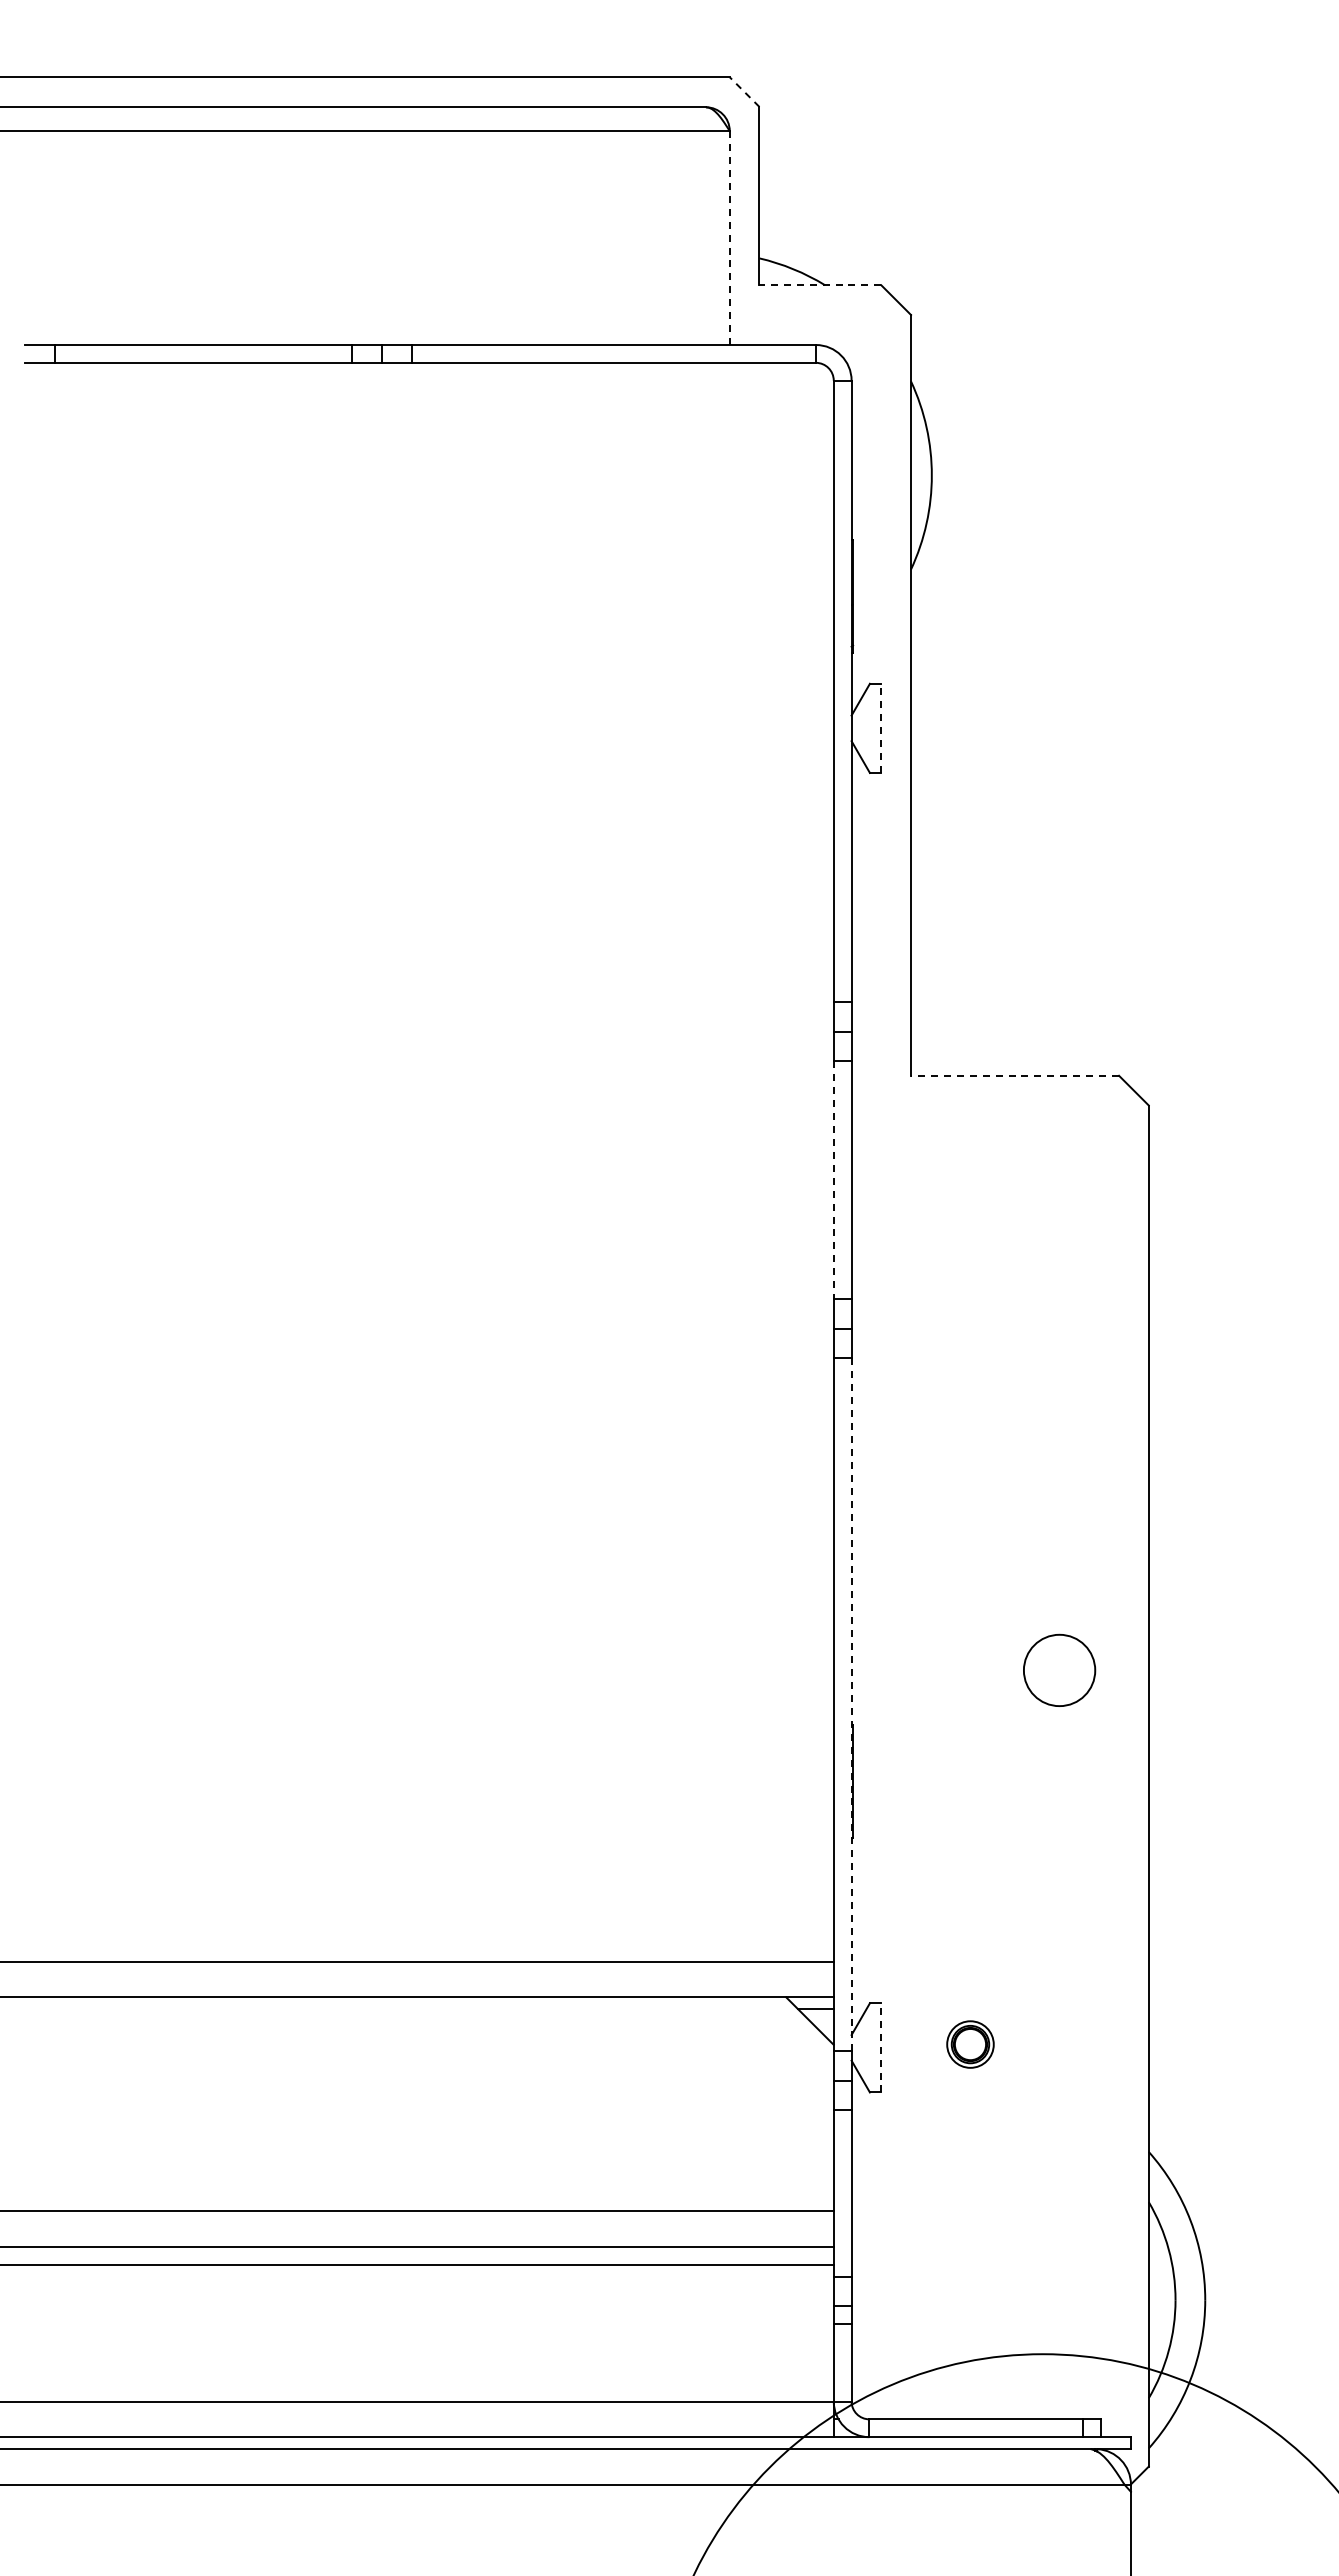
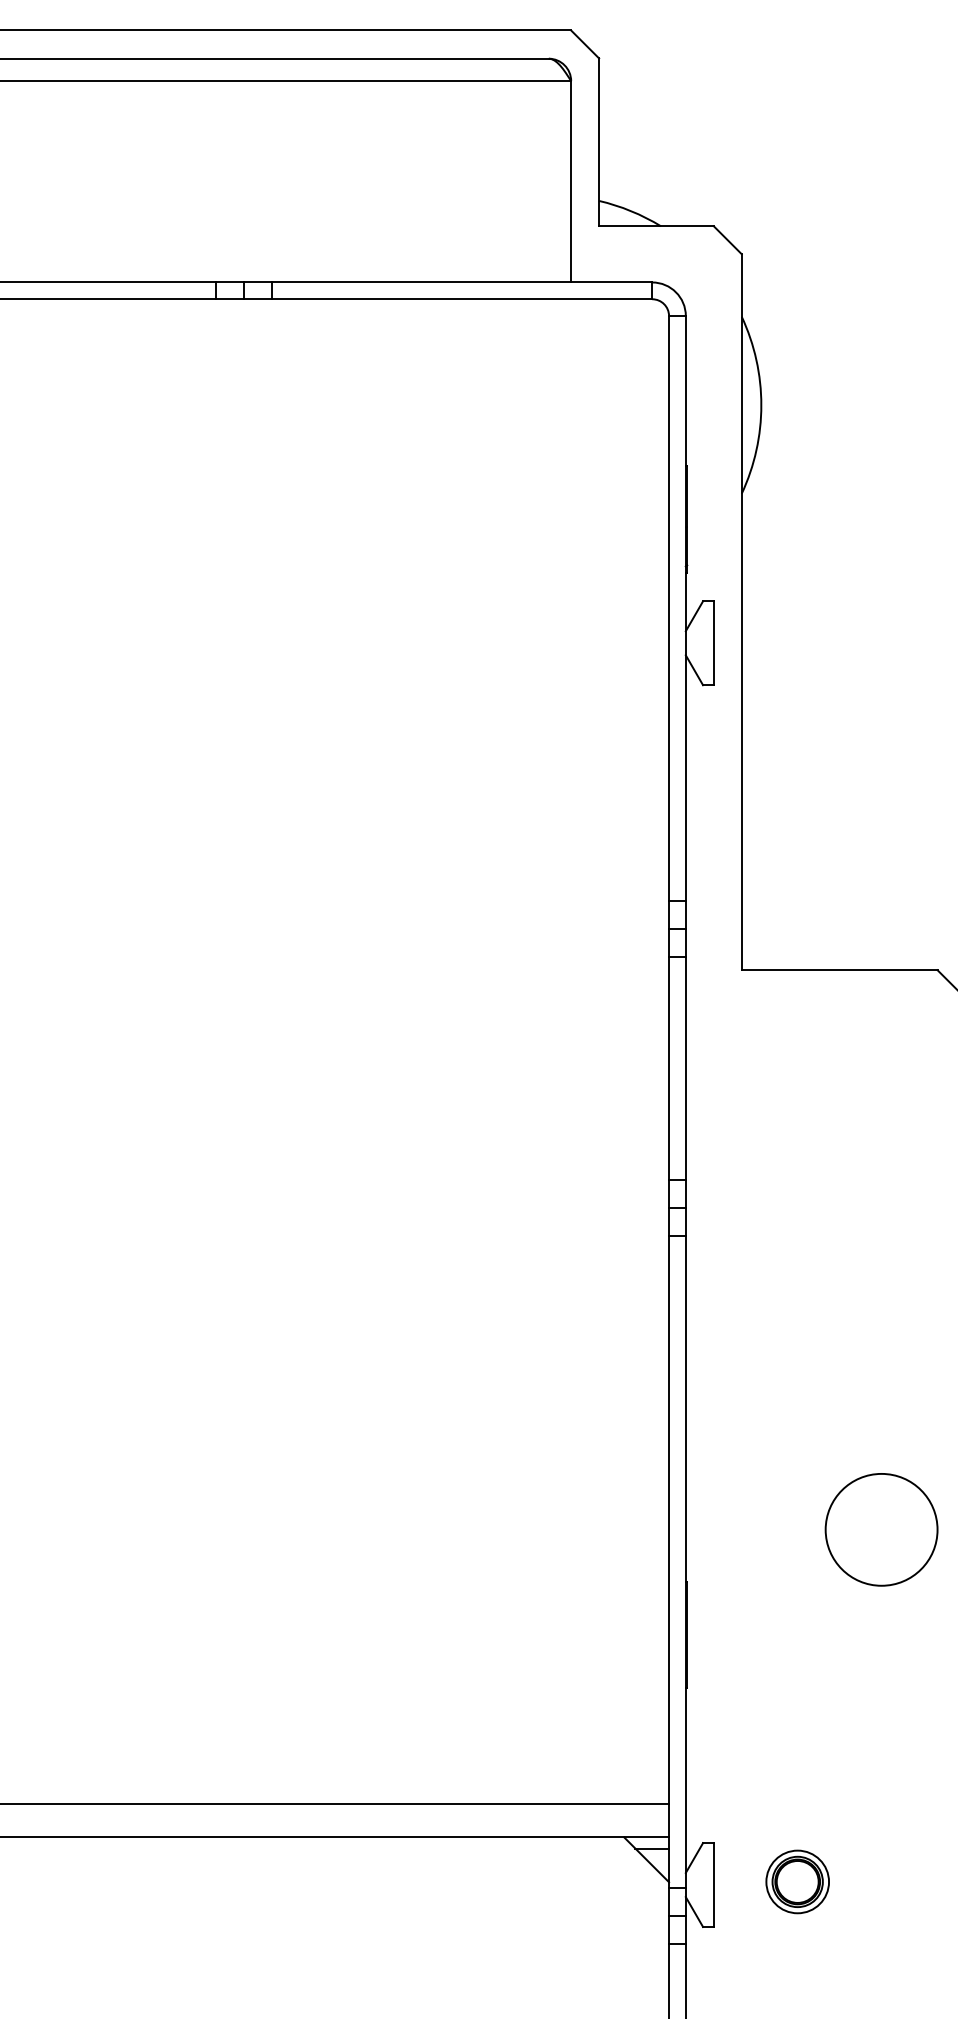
line: (744, 91) -> (585, 43), dashed -> solid
line: (729, 238) -> (570, 182), dashed -> solid
line: (820, 285) -> (656, 226), dashed -> solid
line: (881, 728) -> (713, 643), dashed -> solid
line: (1014, 1075) -> (839, 969), dashed -> solid
line: (833, 1180) -> (668, 1068), dashed -> solid
circle: (1059, 1670) -> (881, 1529), size x1.67
line: (851, 1705) -> (685, 1562), dashed -> solid
part: (970, 2044) -> (797, 1881), size x1.43
line: (881, 2047) -> (713, 1884), dashed -> solid

